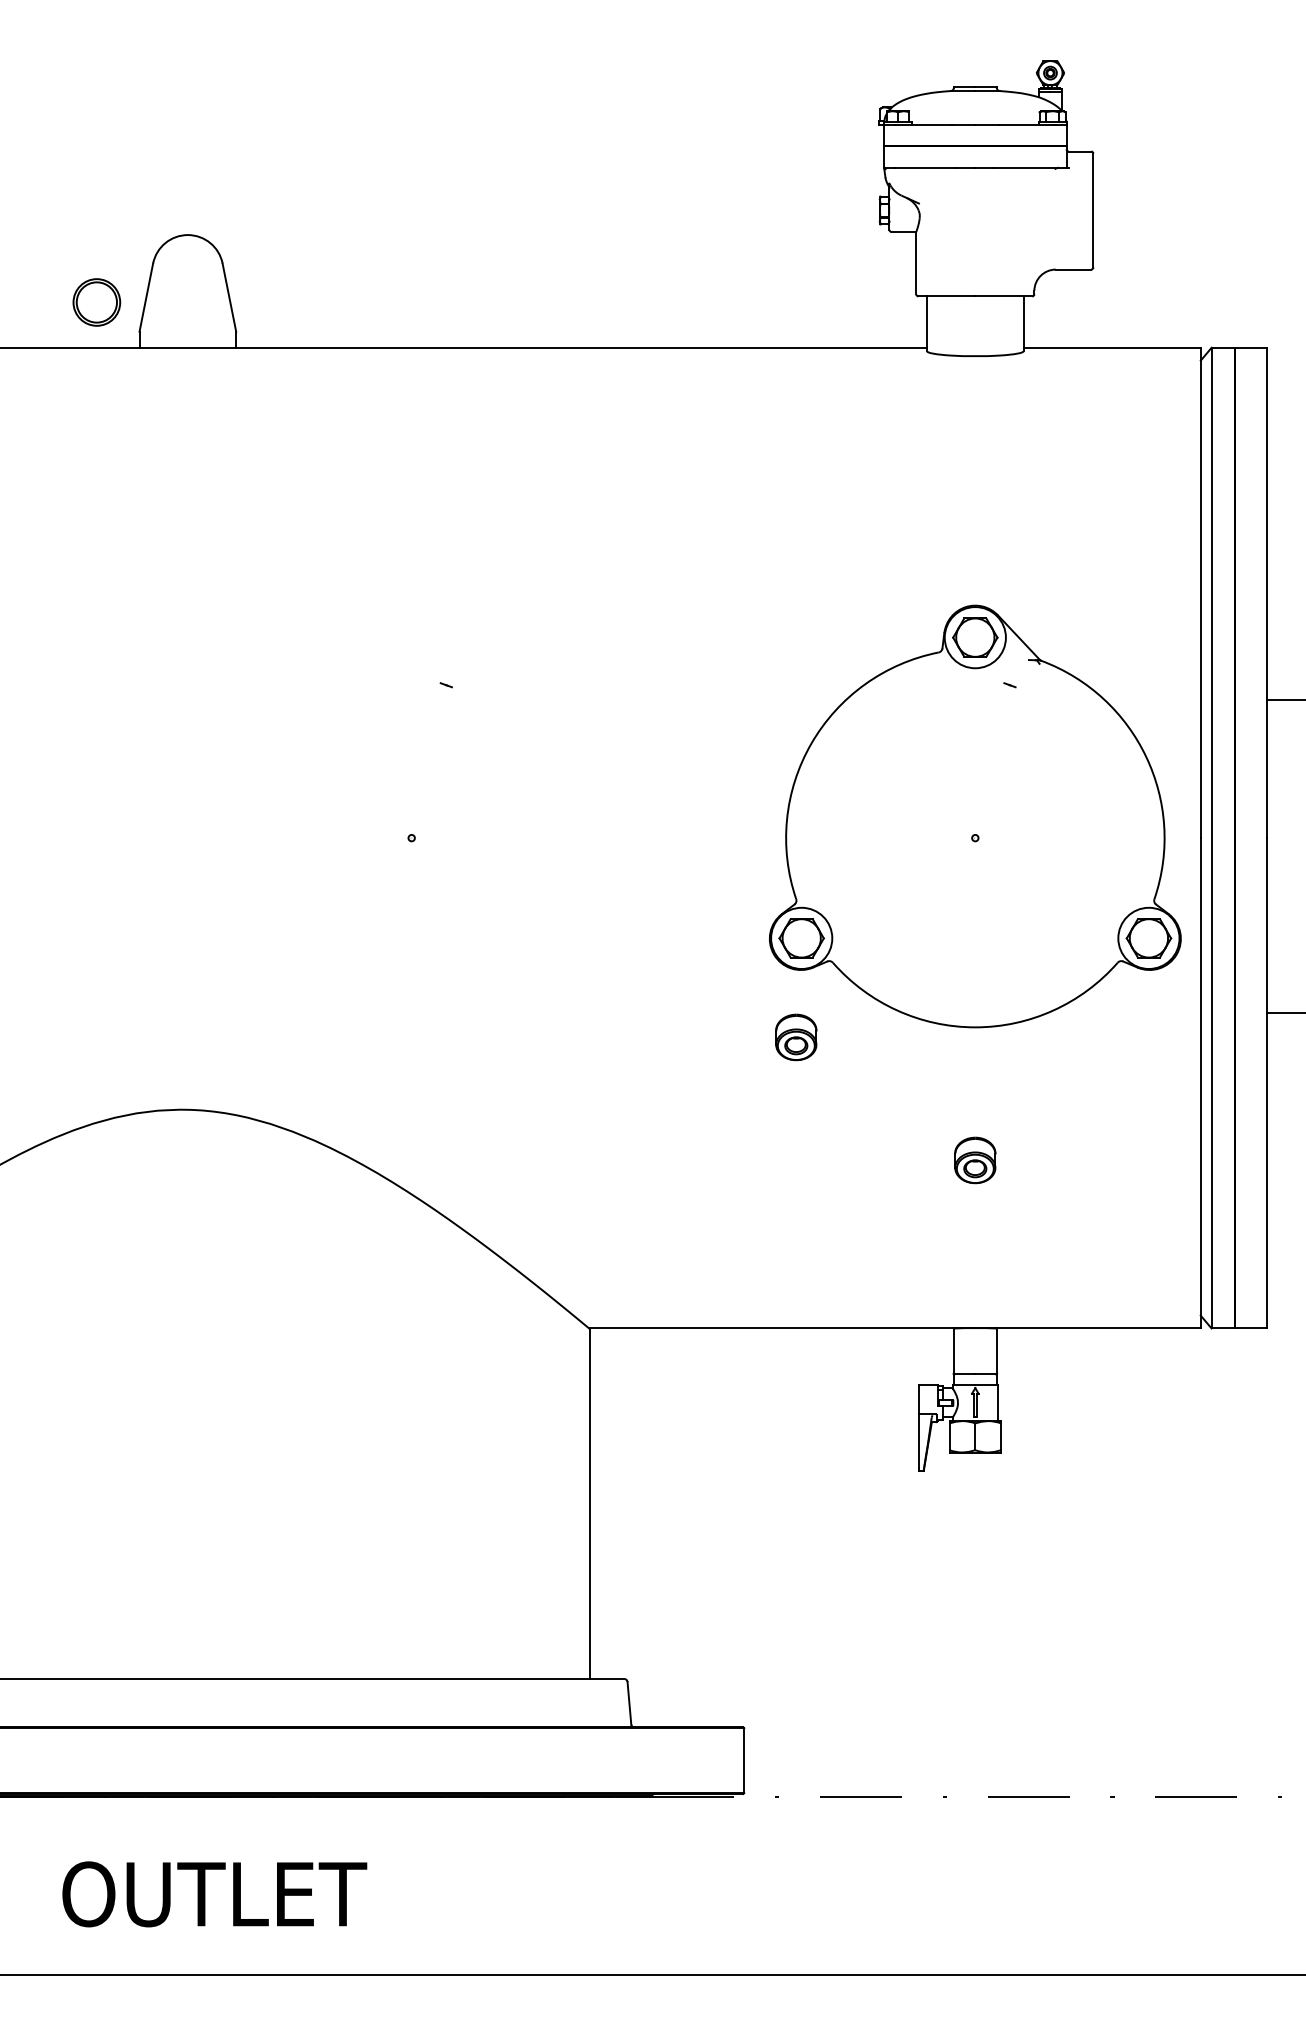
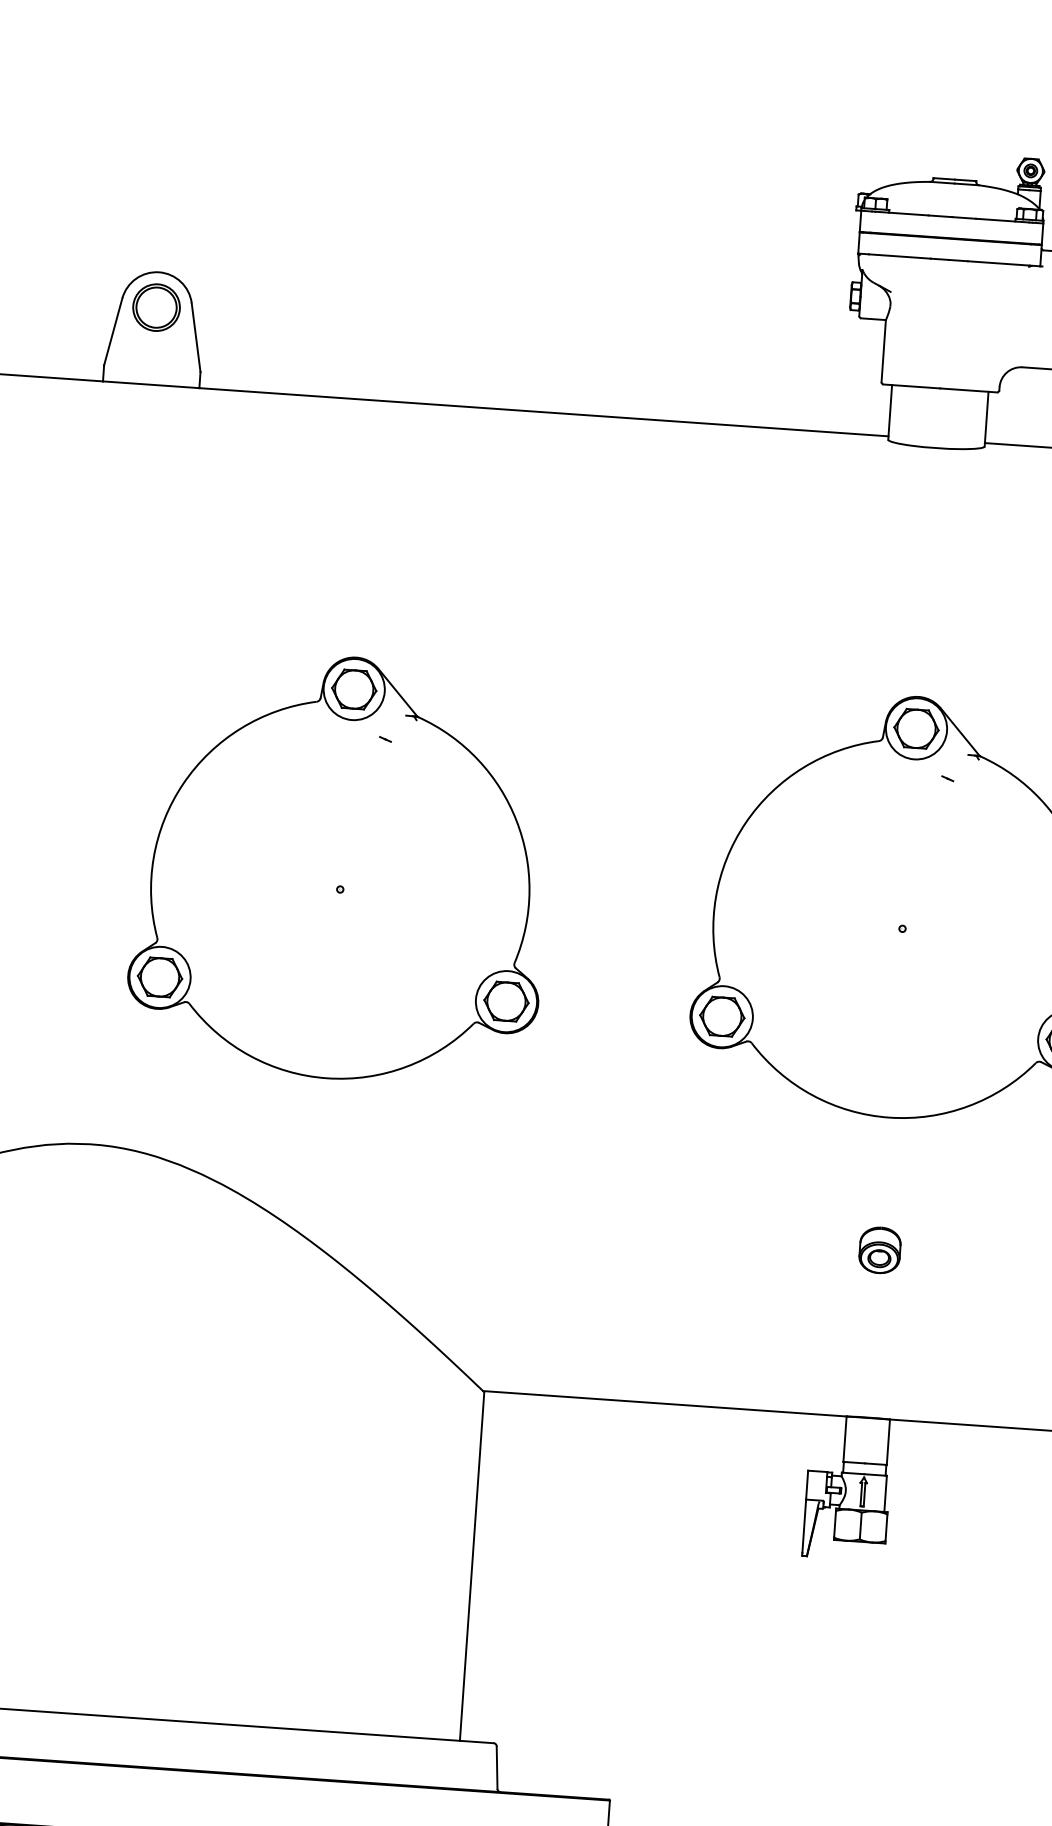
part: (96, 302) -> (156, 307), moved
part: (411, 816) -> (341, 867), added
part: (796, 1037) -> (710, 1115), removed

